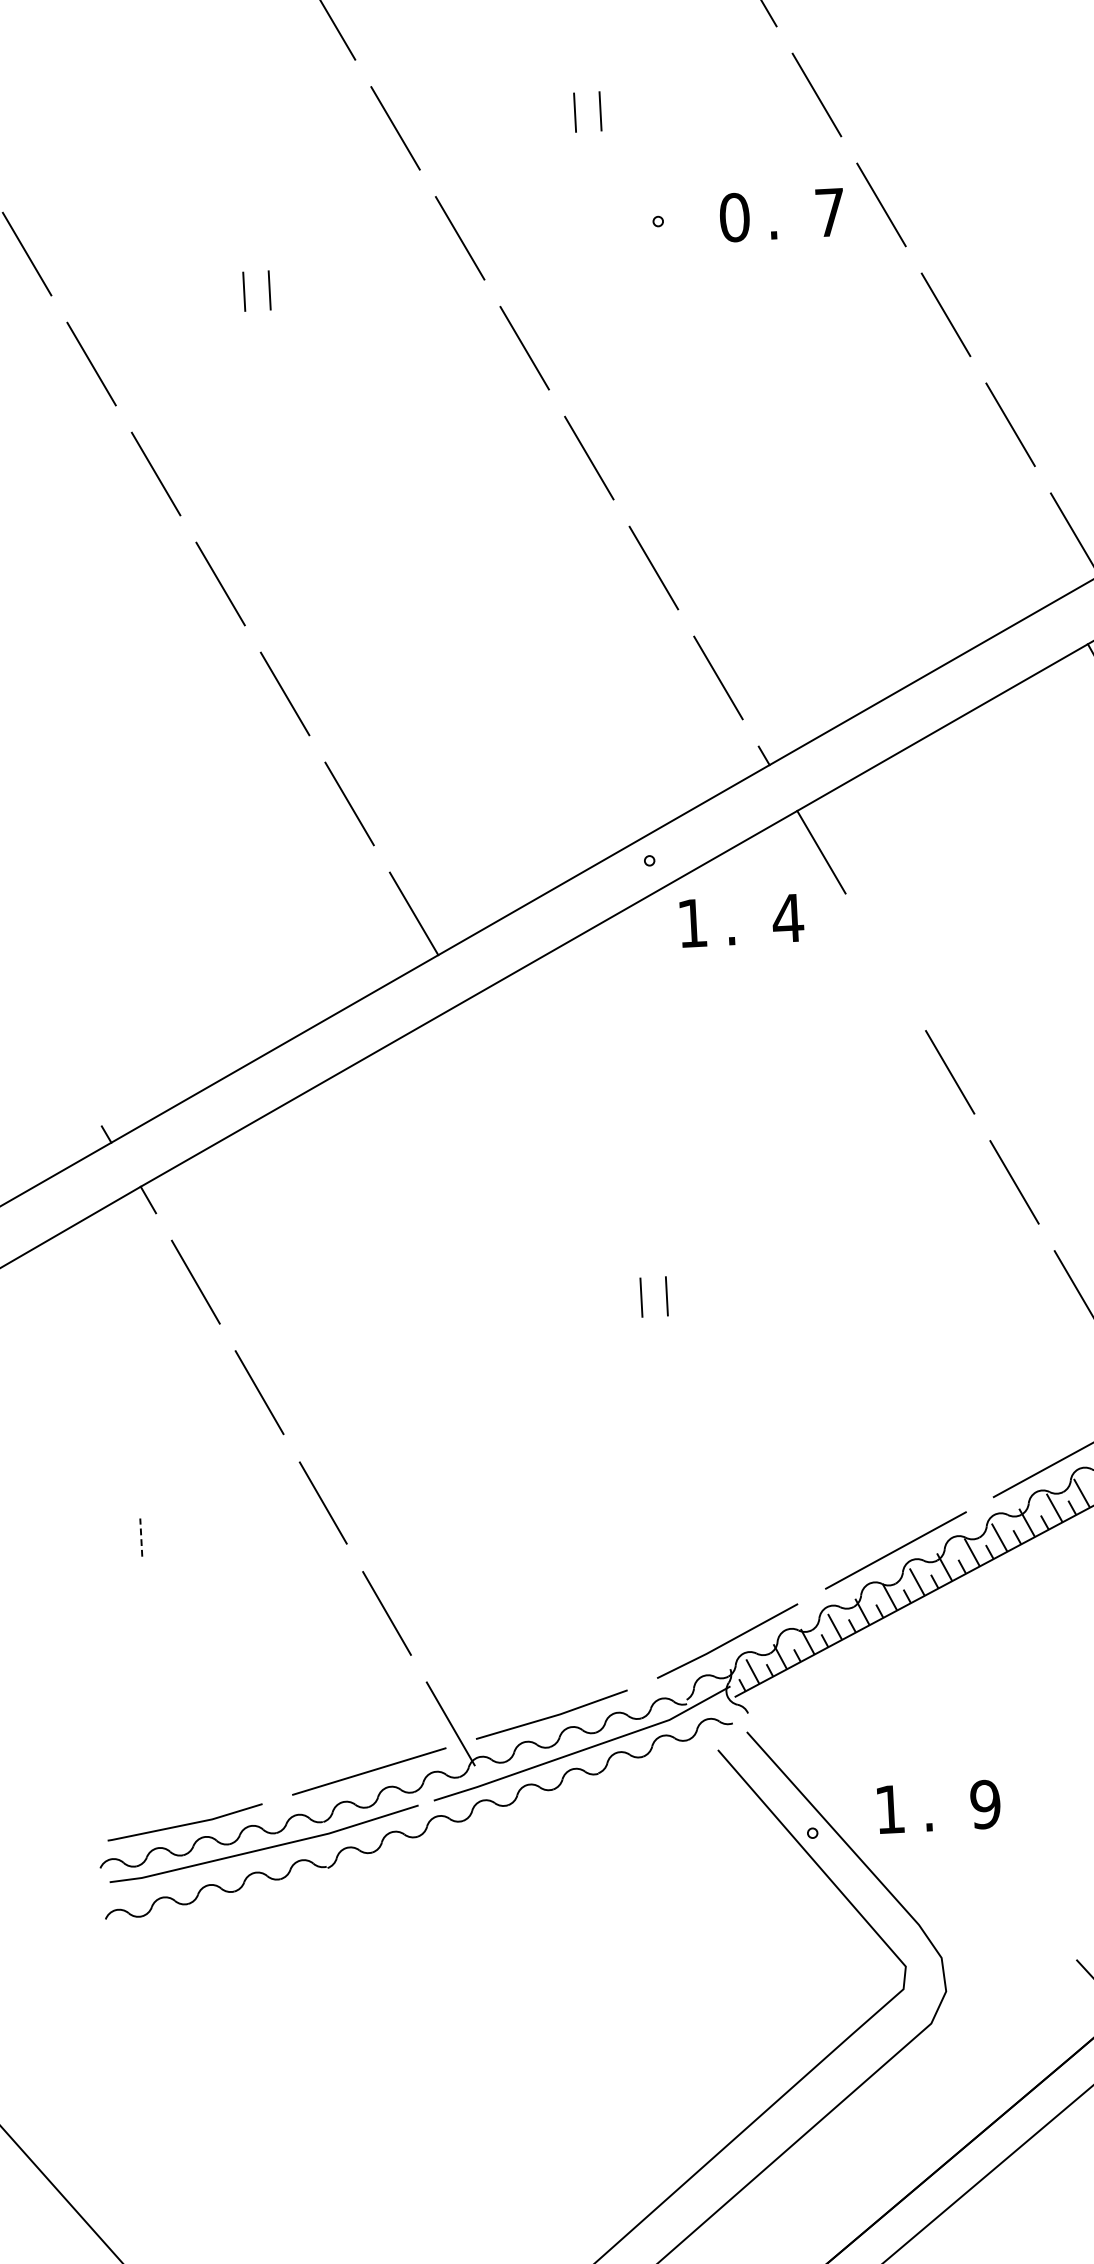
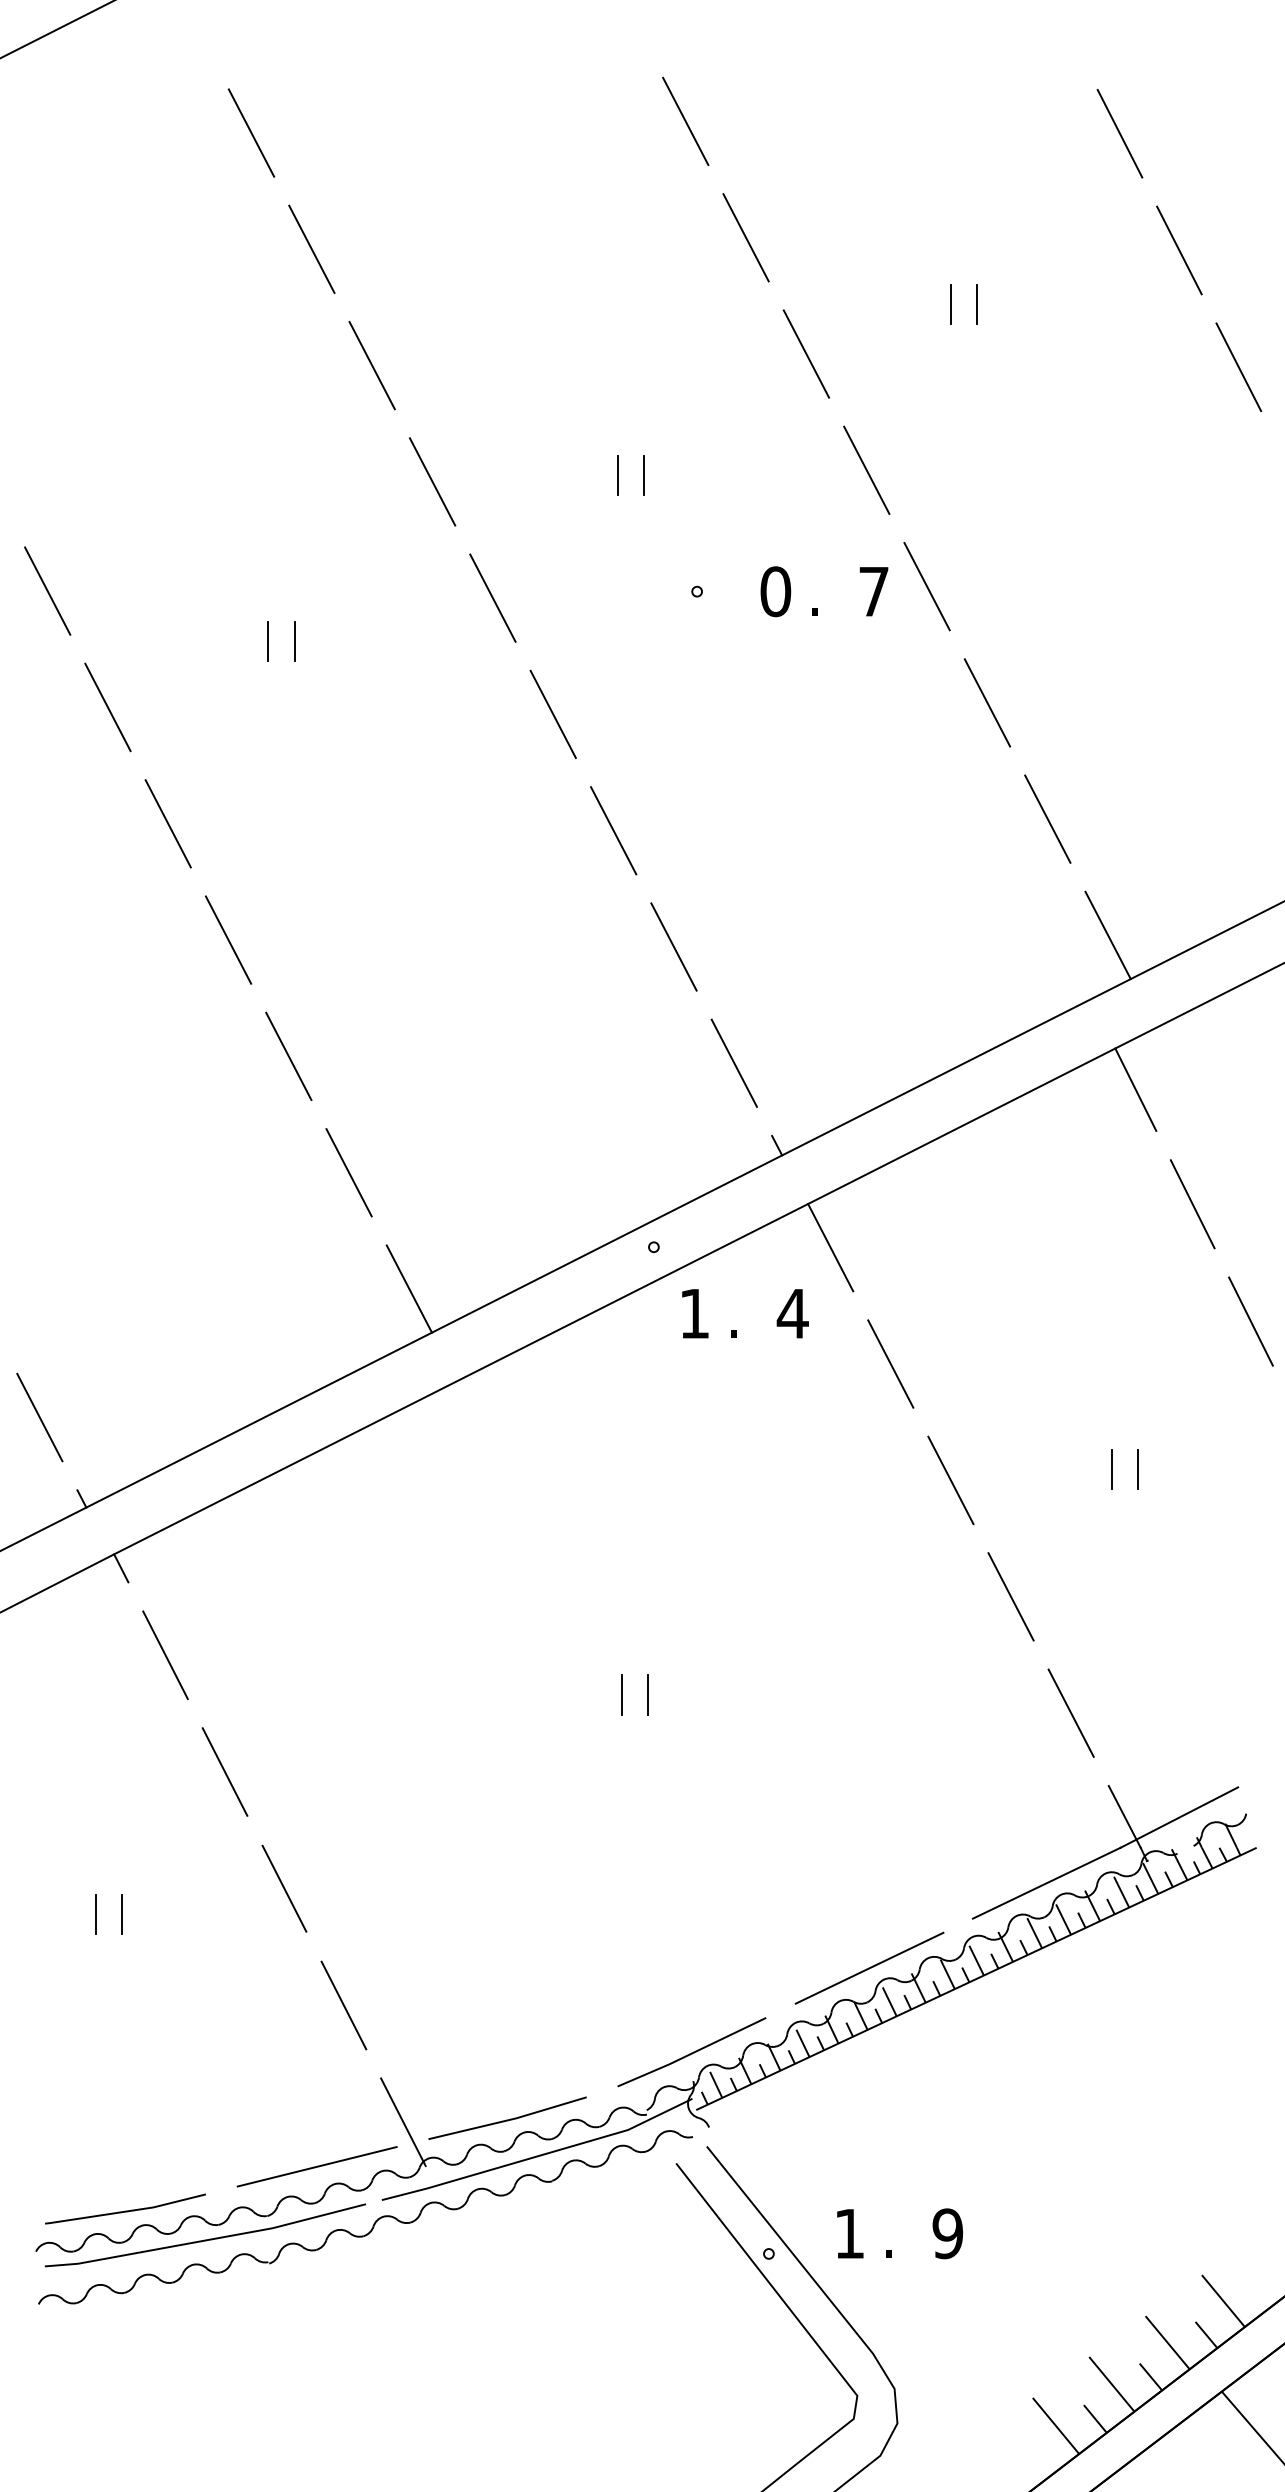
line: (885, 961) -> (890, 1363), added
line: (61, 1057) -> (39, 1417), added
line: (167, 1536) -> (122, 1914), added
line: (140, 1537) -> (95, 1914), dashed -> solid

